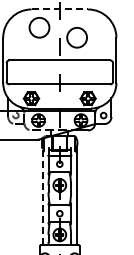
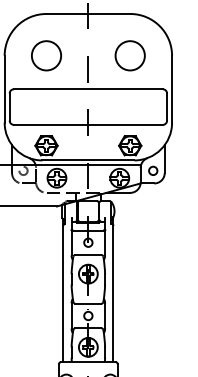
line: (60, 9) -> (89, 14), dashed -> solid
circle: (39, 27) -> (46, 55), moved
circle: (76, 37) -> (129, 55), moved
line: (42, 196) -> (62, 290), dashed -> solid

